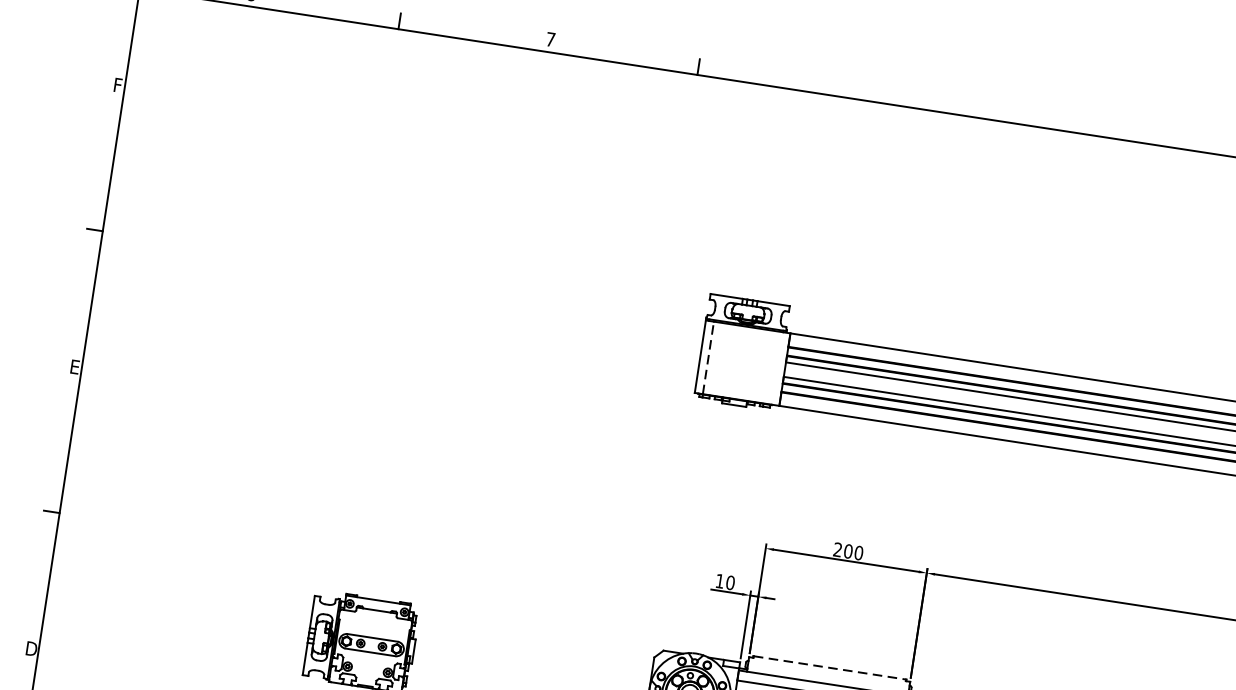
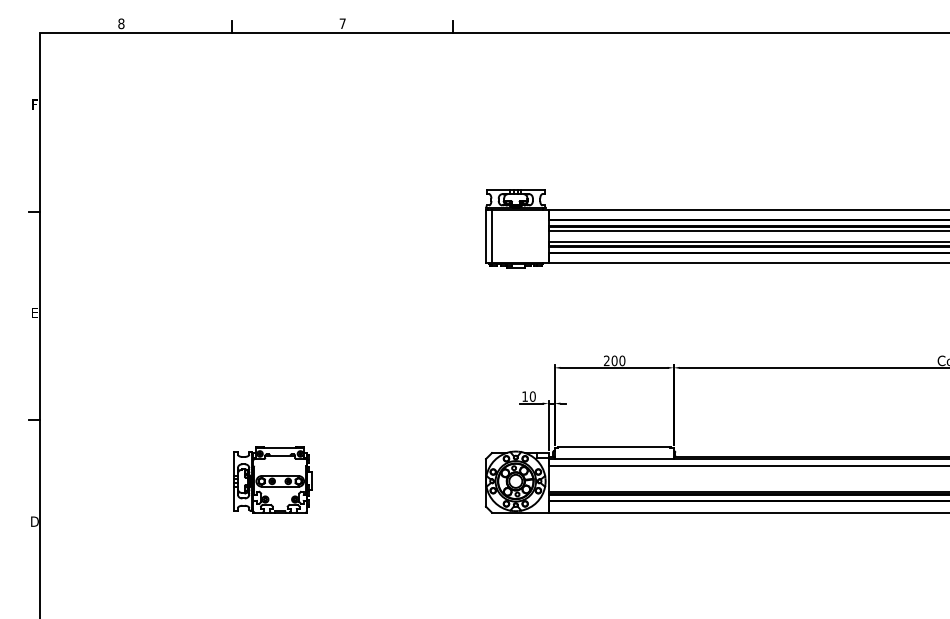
line: (707, 357) -> (491, 236), dashed -> solid
line: (830, 668) -> (614, 447), dashed -> solid

